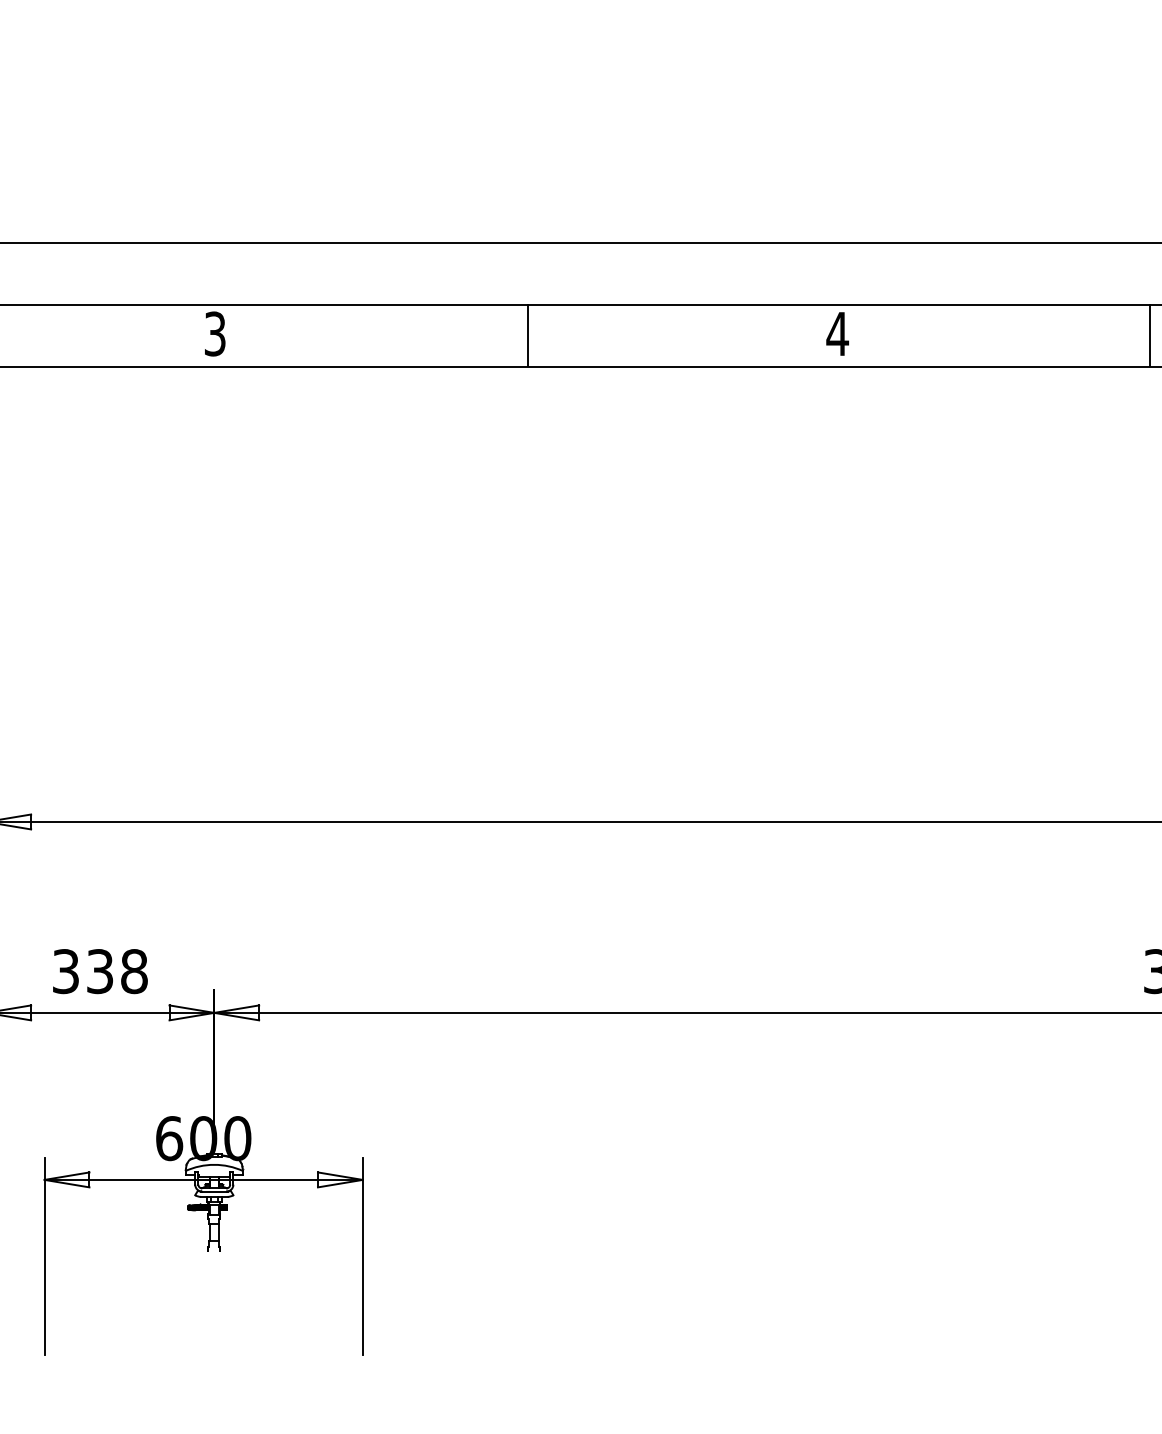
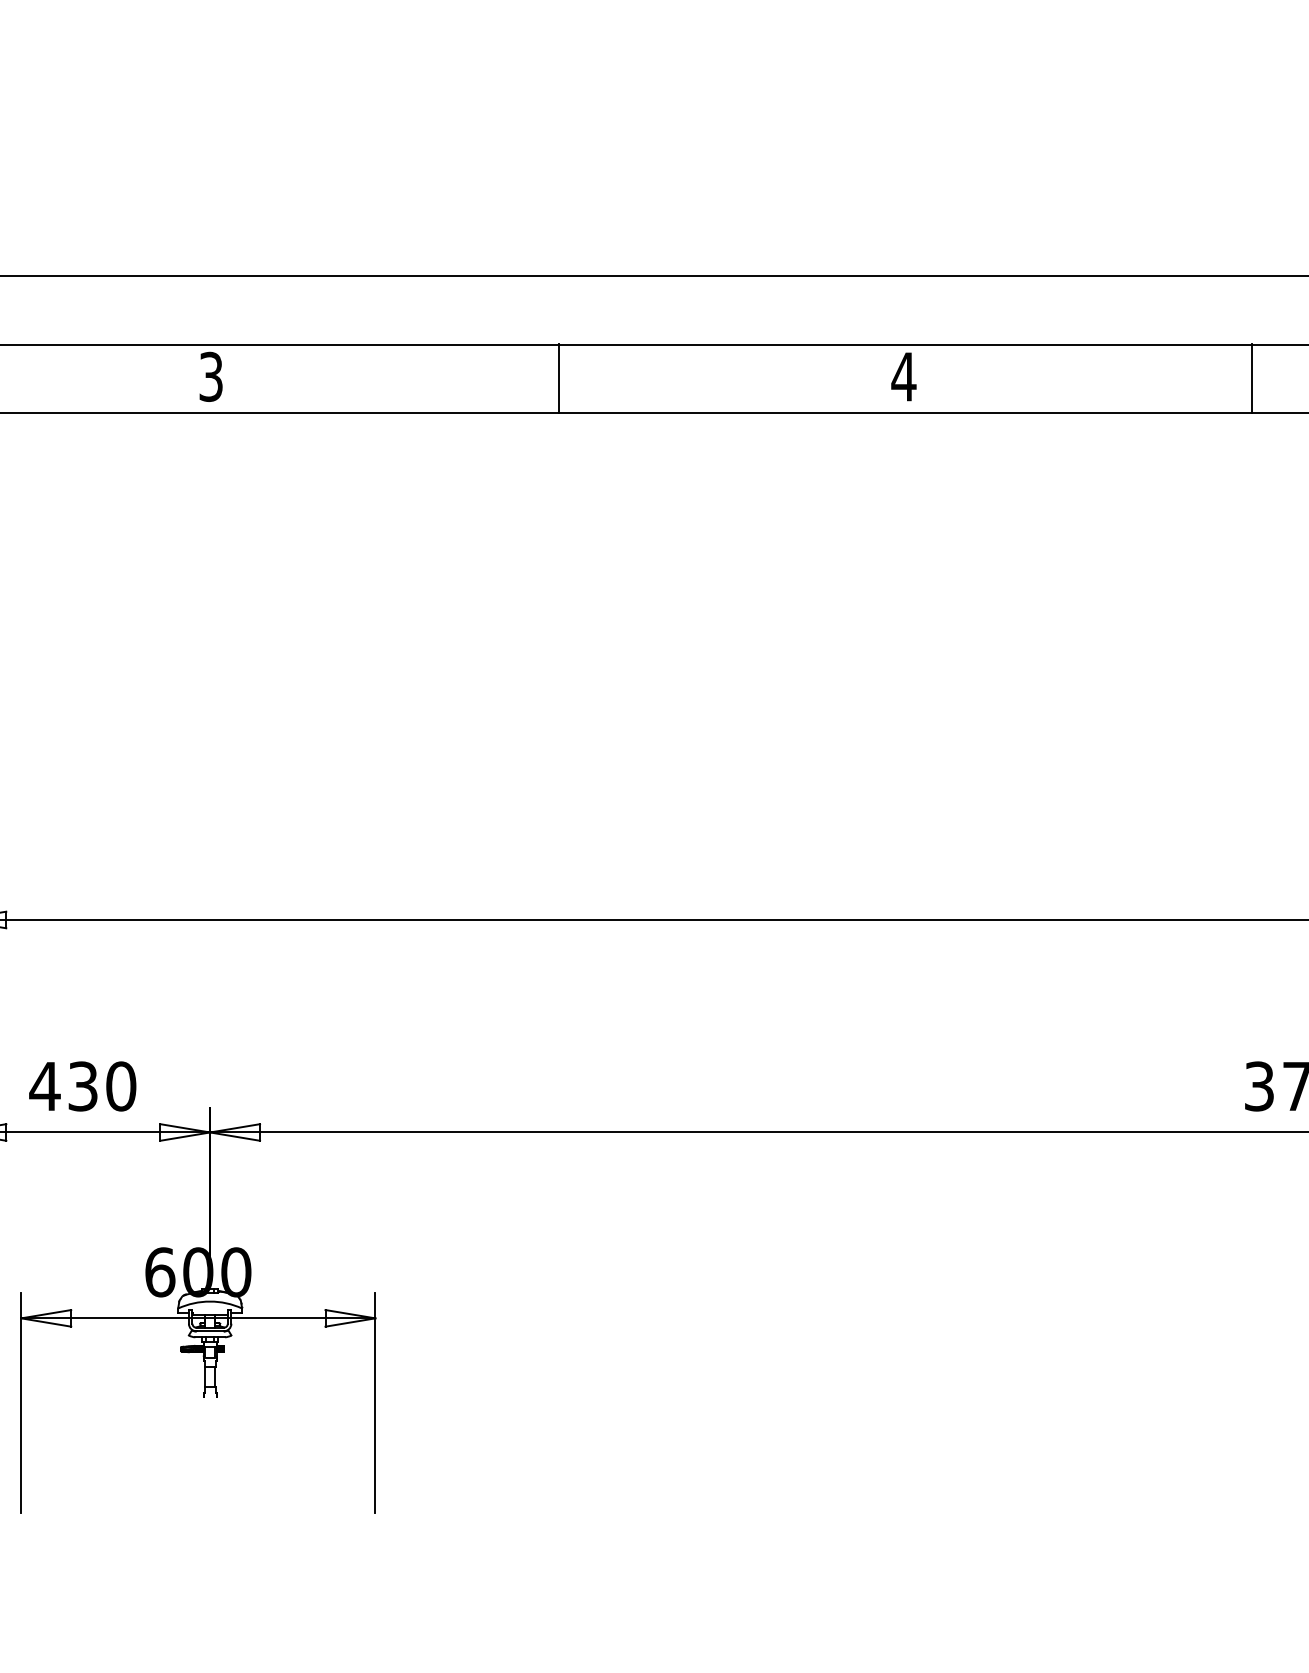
text: (99, 971) -> (82, 1086), 338 -> 430

